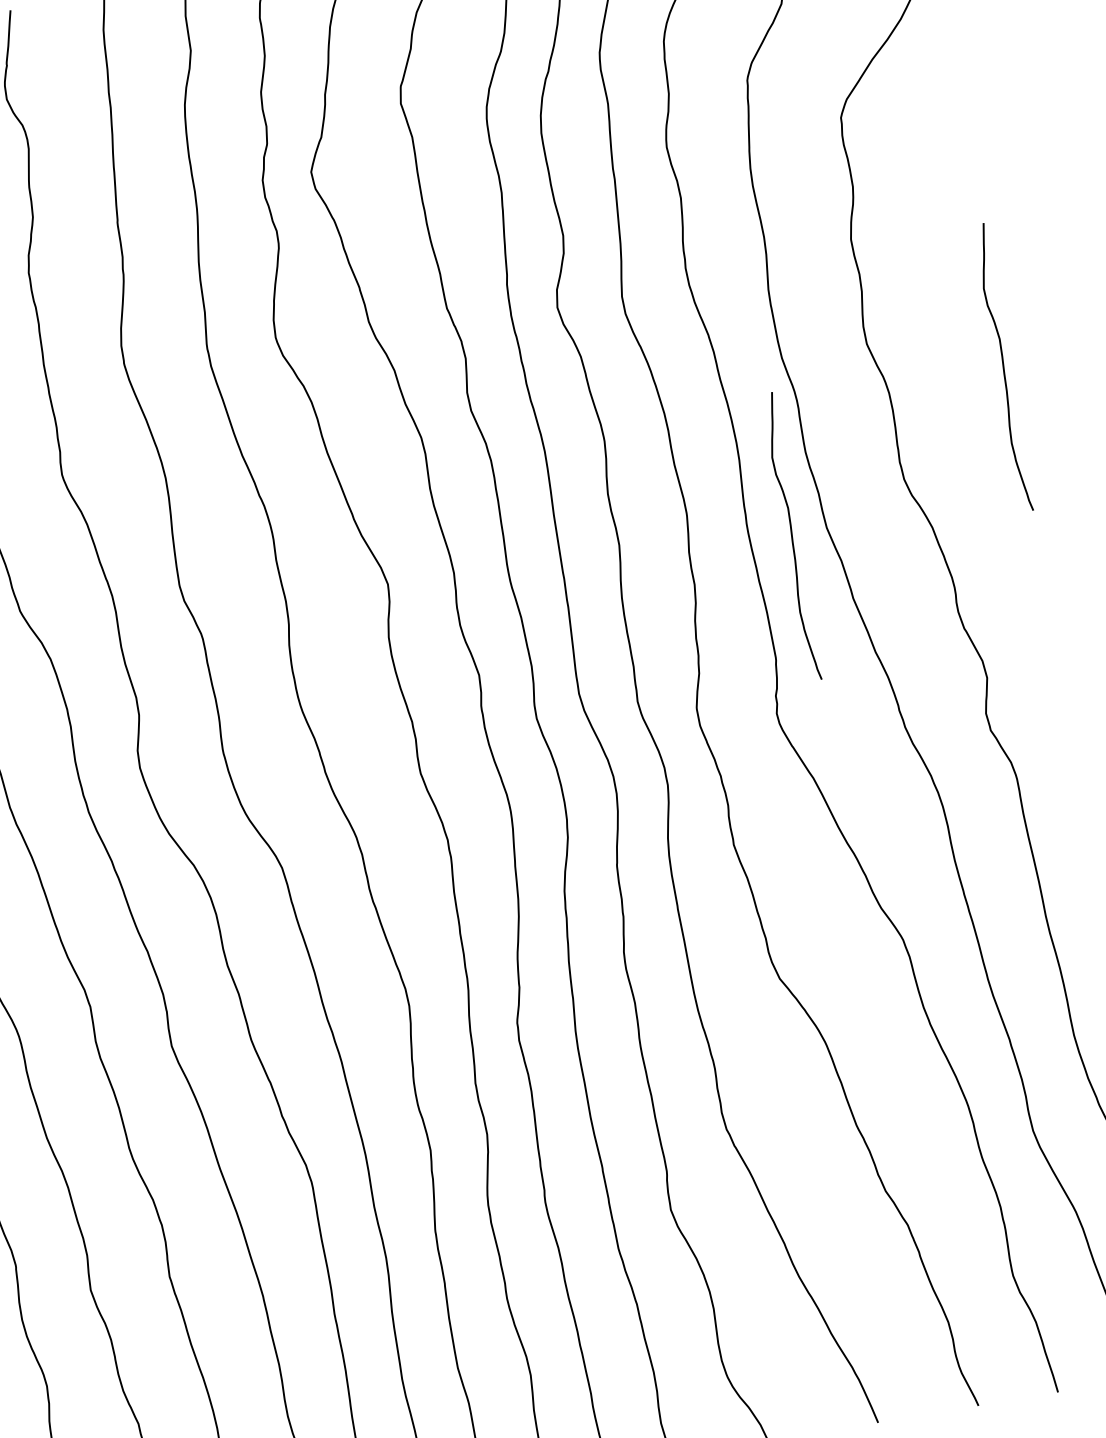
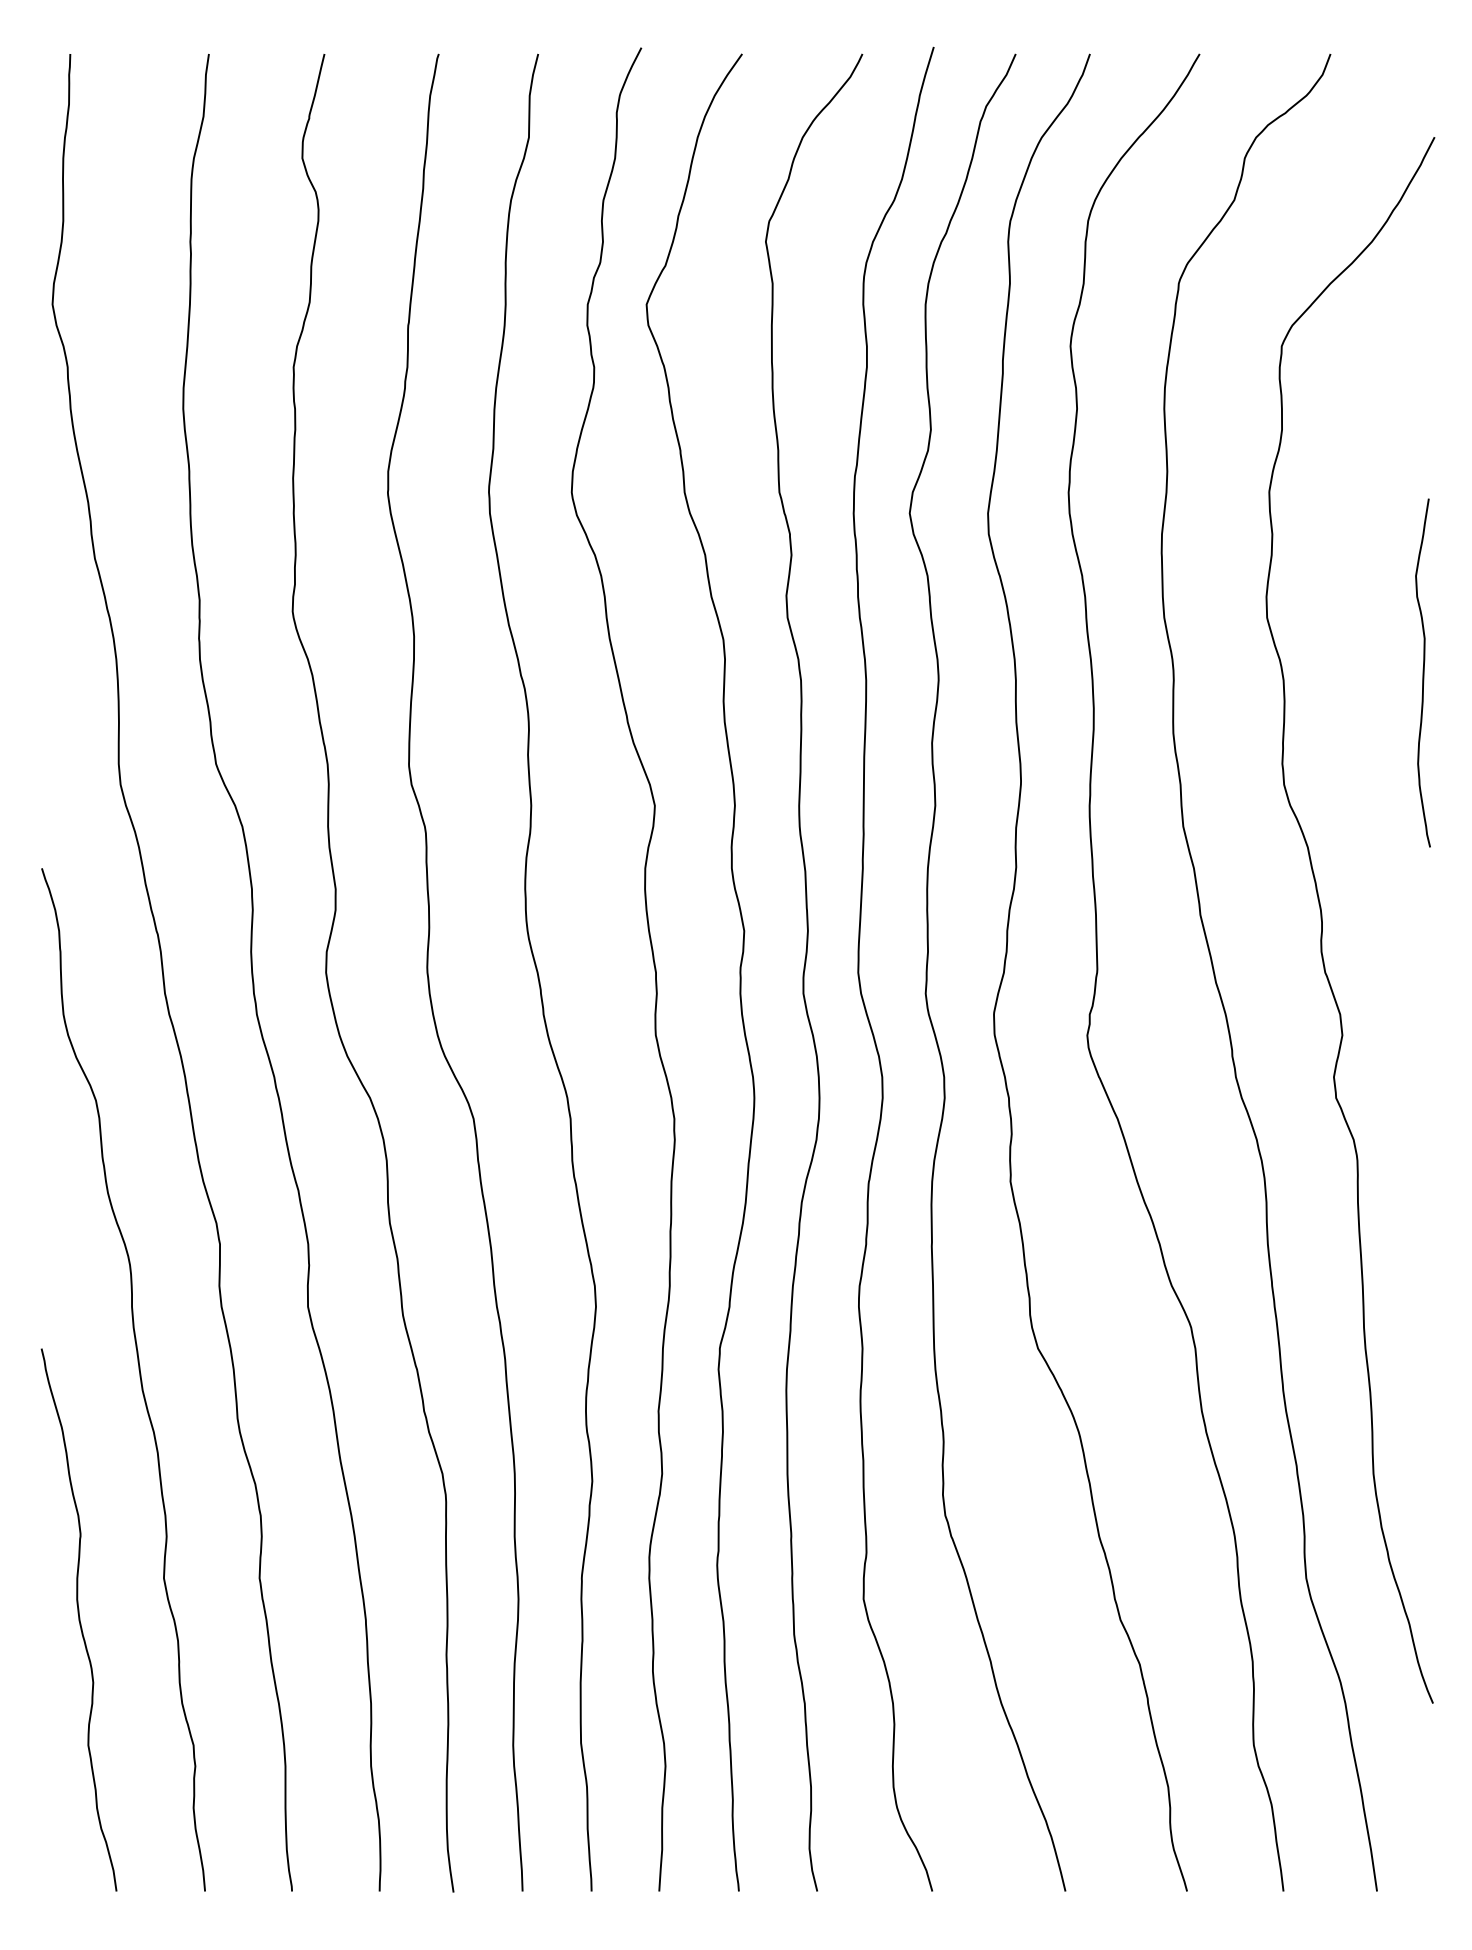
curve: (791, 536) -> (1139, 829), removed

